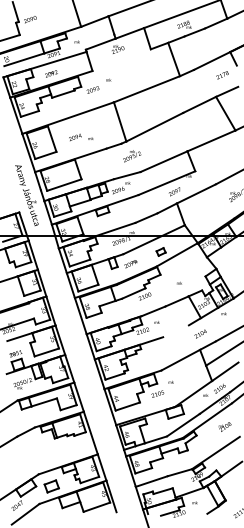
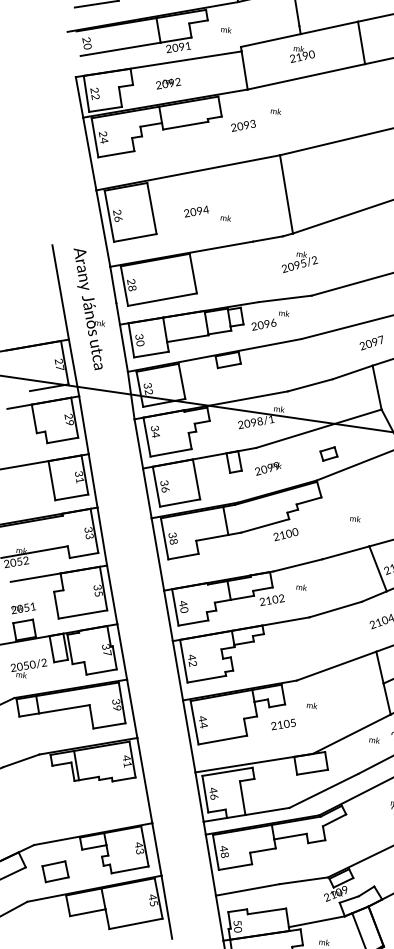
line: (121, 60) -> (305, 77), added
line: (11, 188) -> (60, 291), added
line: (175, 331) -> (334, 609), added

